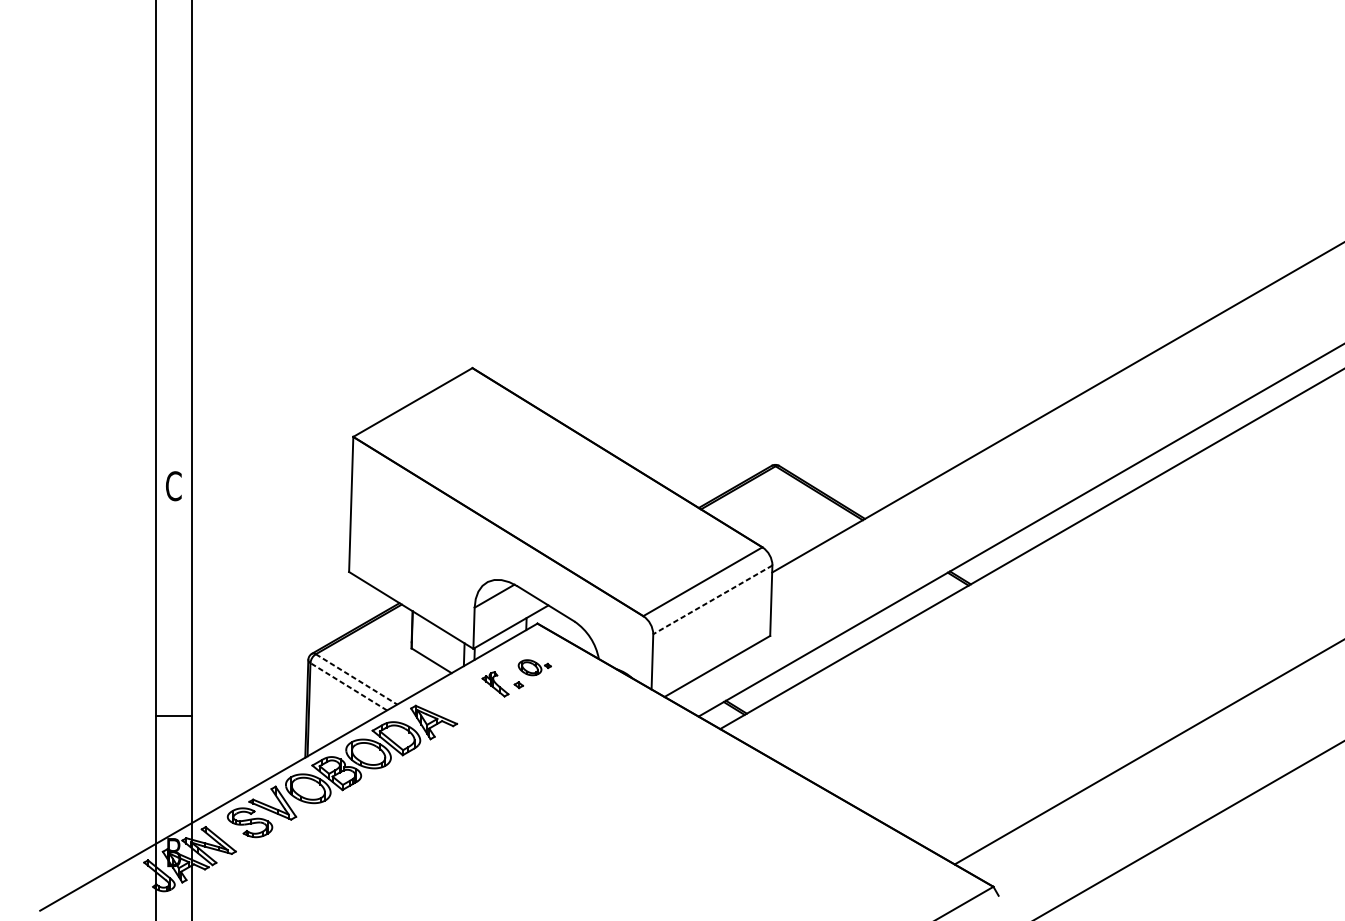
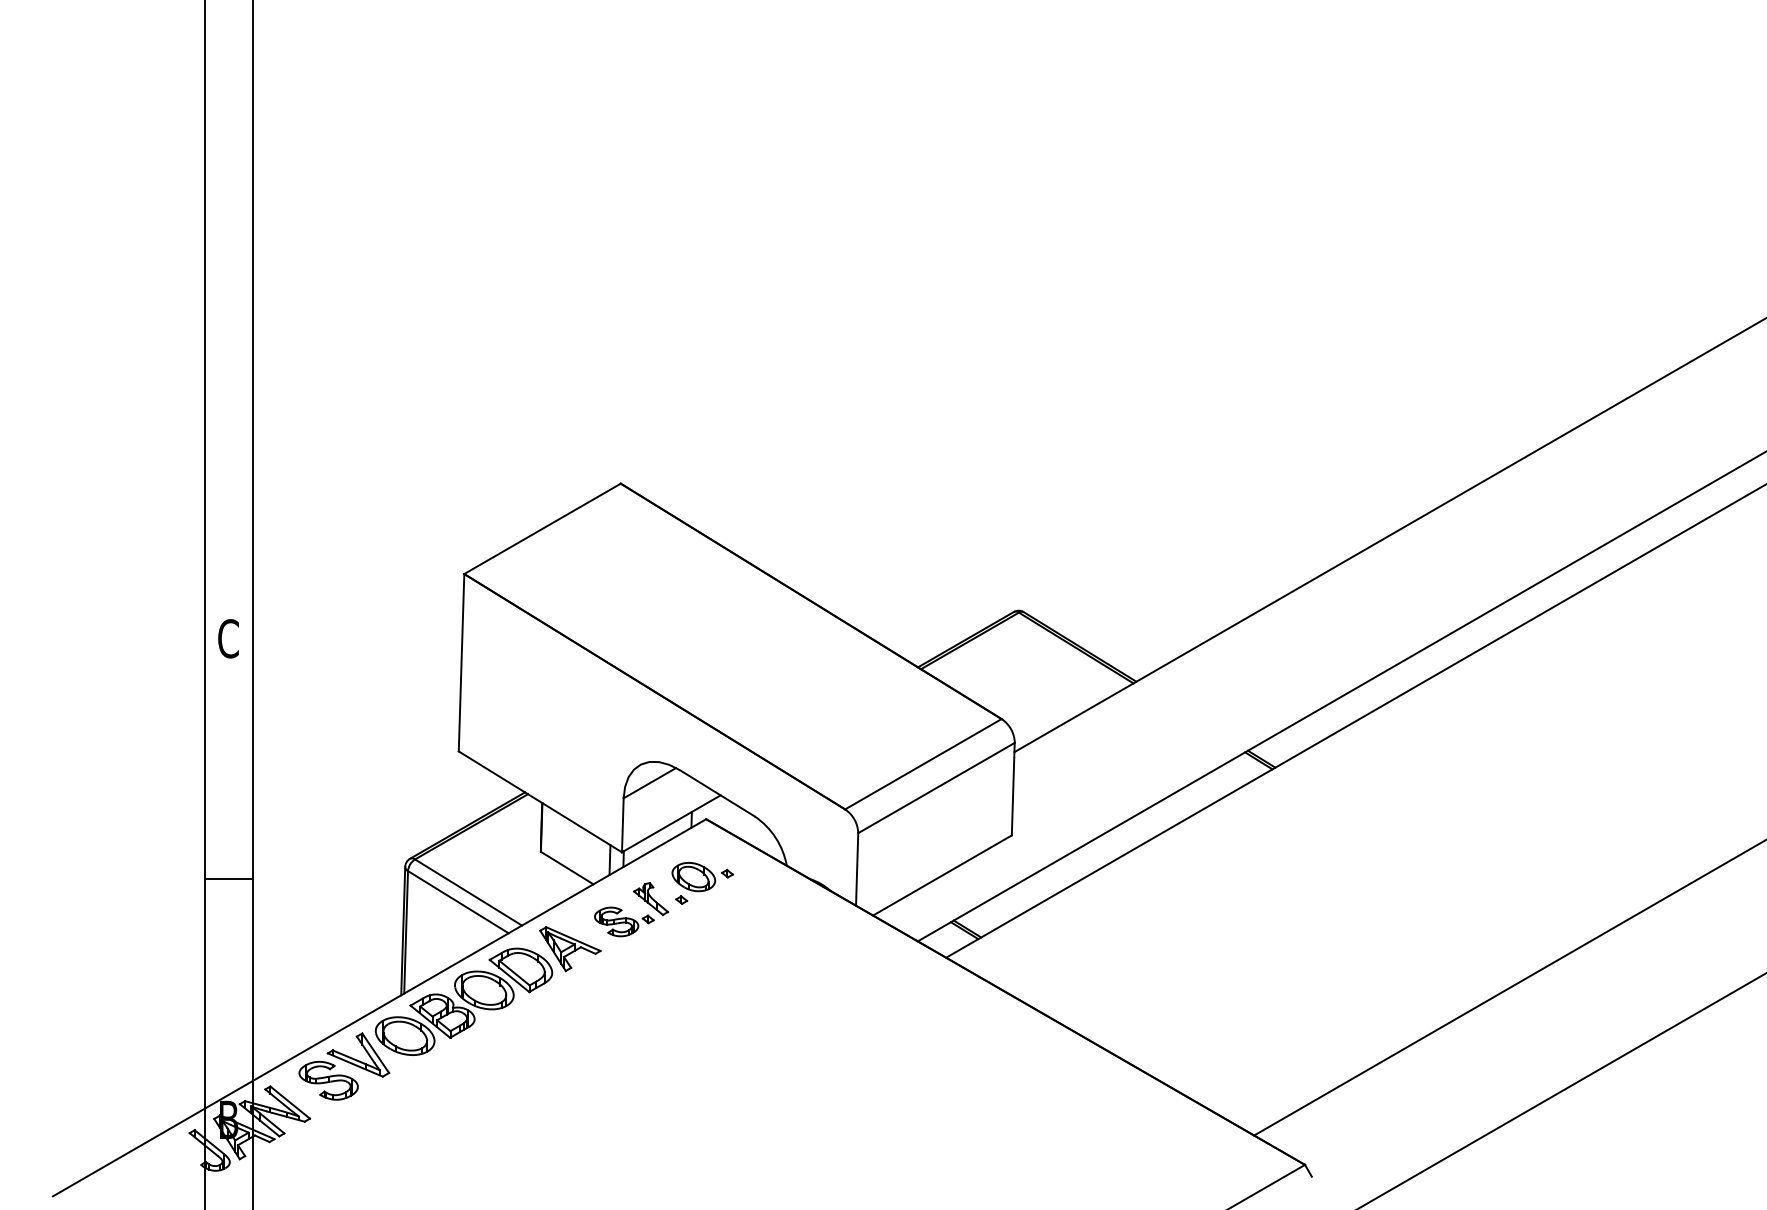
line: (712, 600) -> (936, 788), dashed -> solid
part: (534, 667) -> (702, 877), size x1.43
line: (356, 679) -> (468, 892), dashed -> solid
line: (348, 686) -> (457, 901), dashed -> solid
part: (475, 701) -> (624, 921), added
line: (173, 715) -> (228, 879), moved

